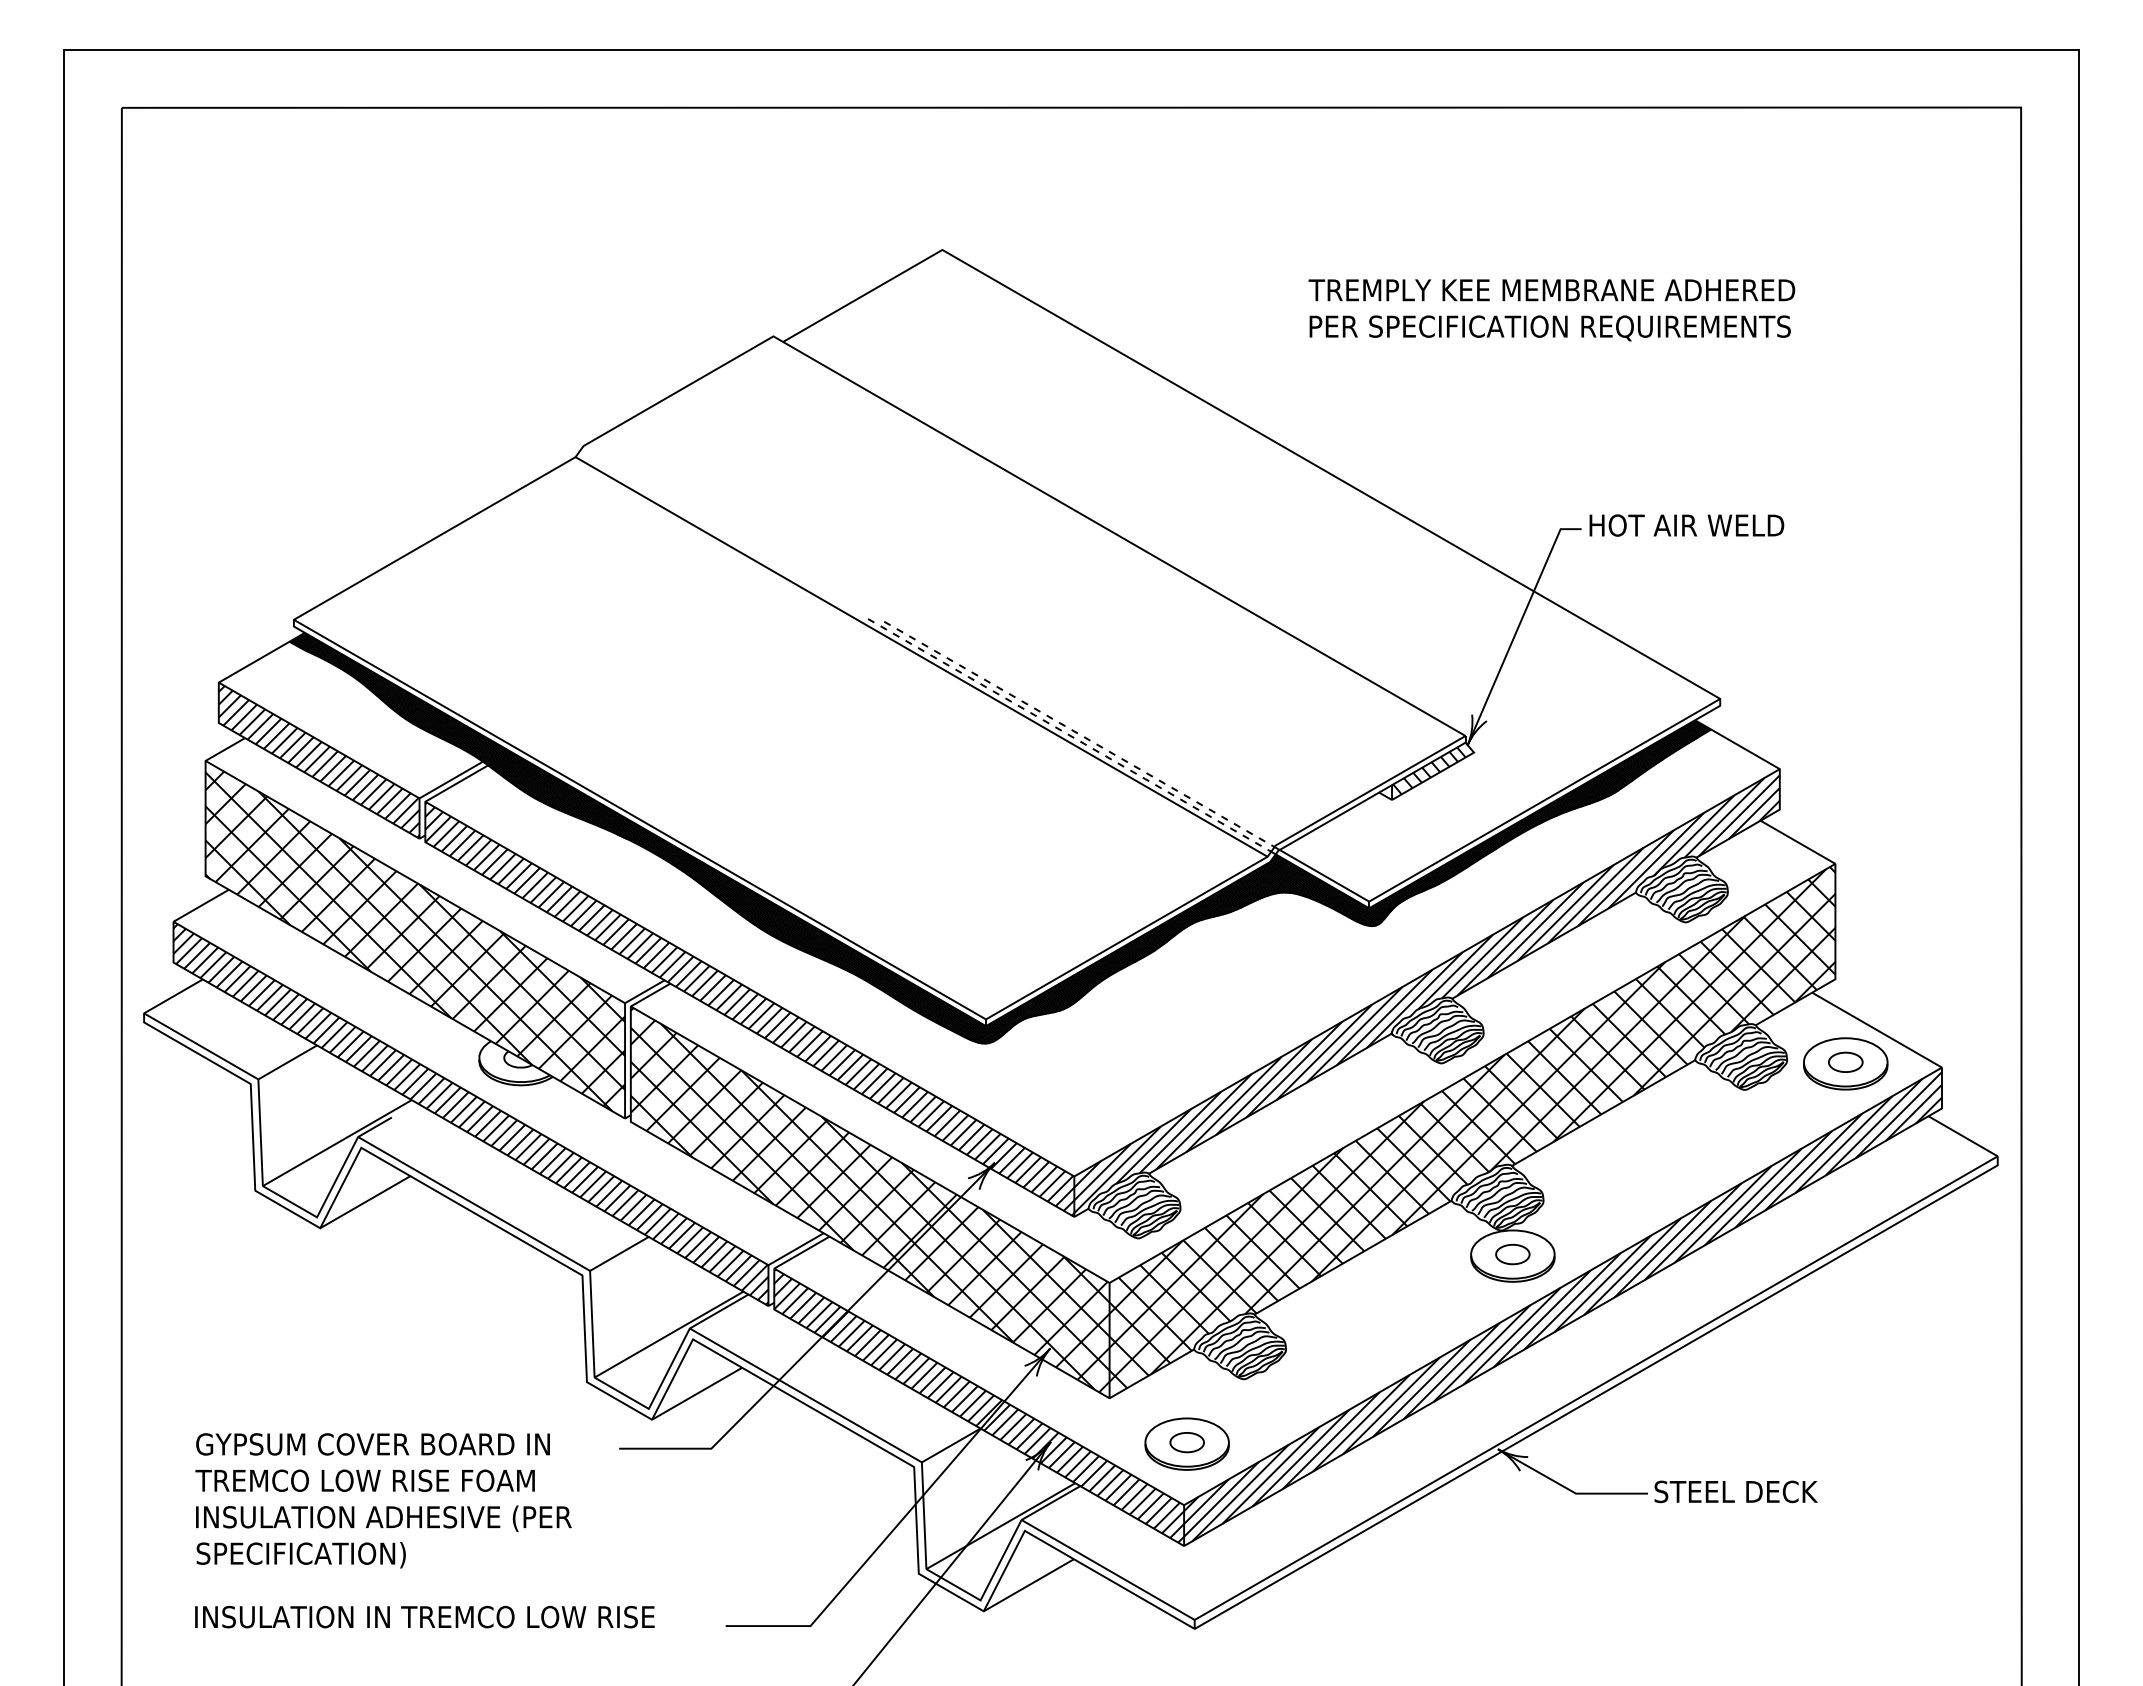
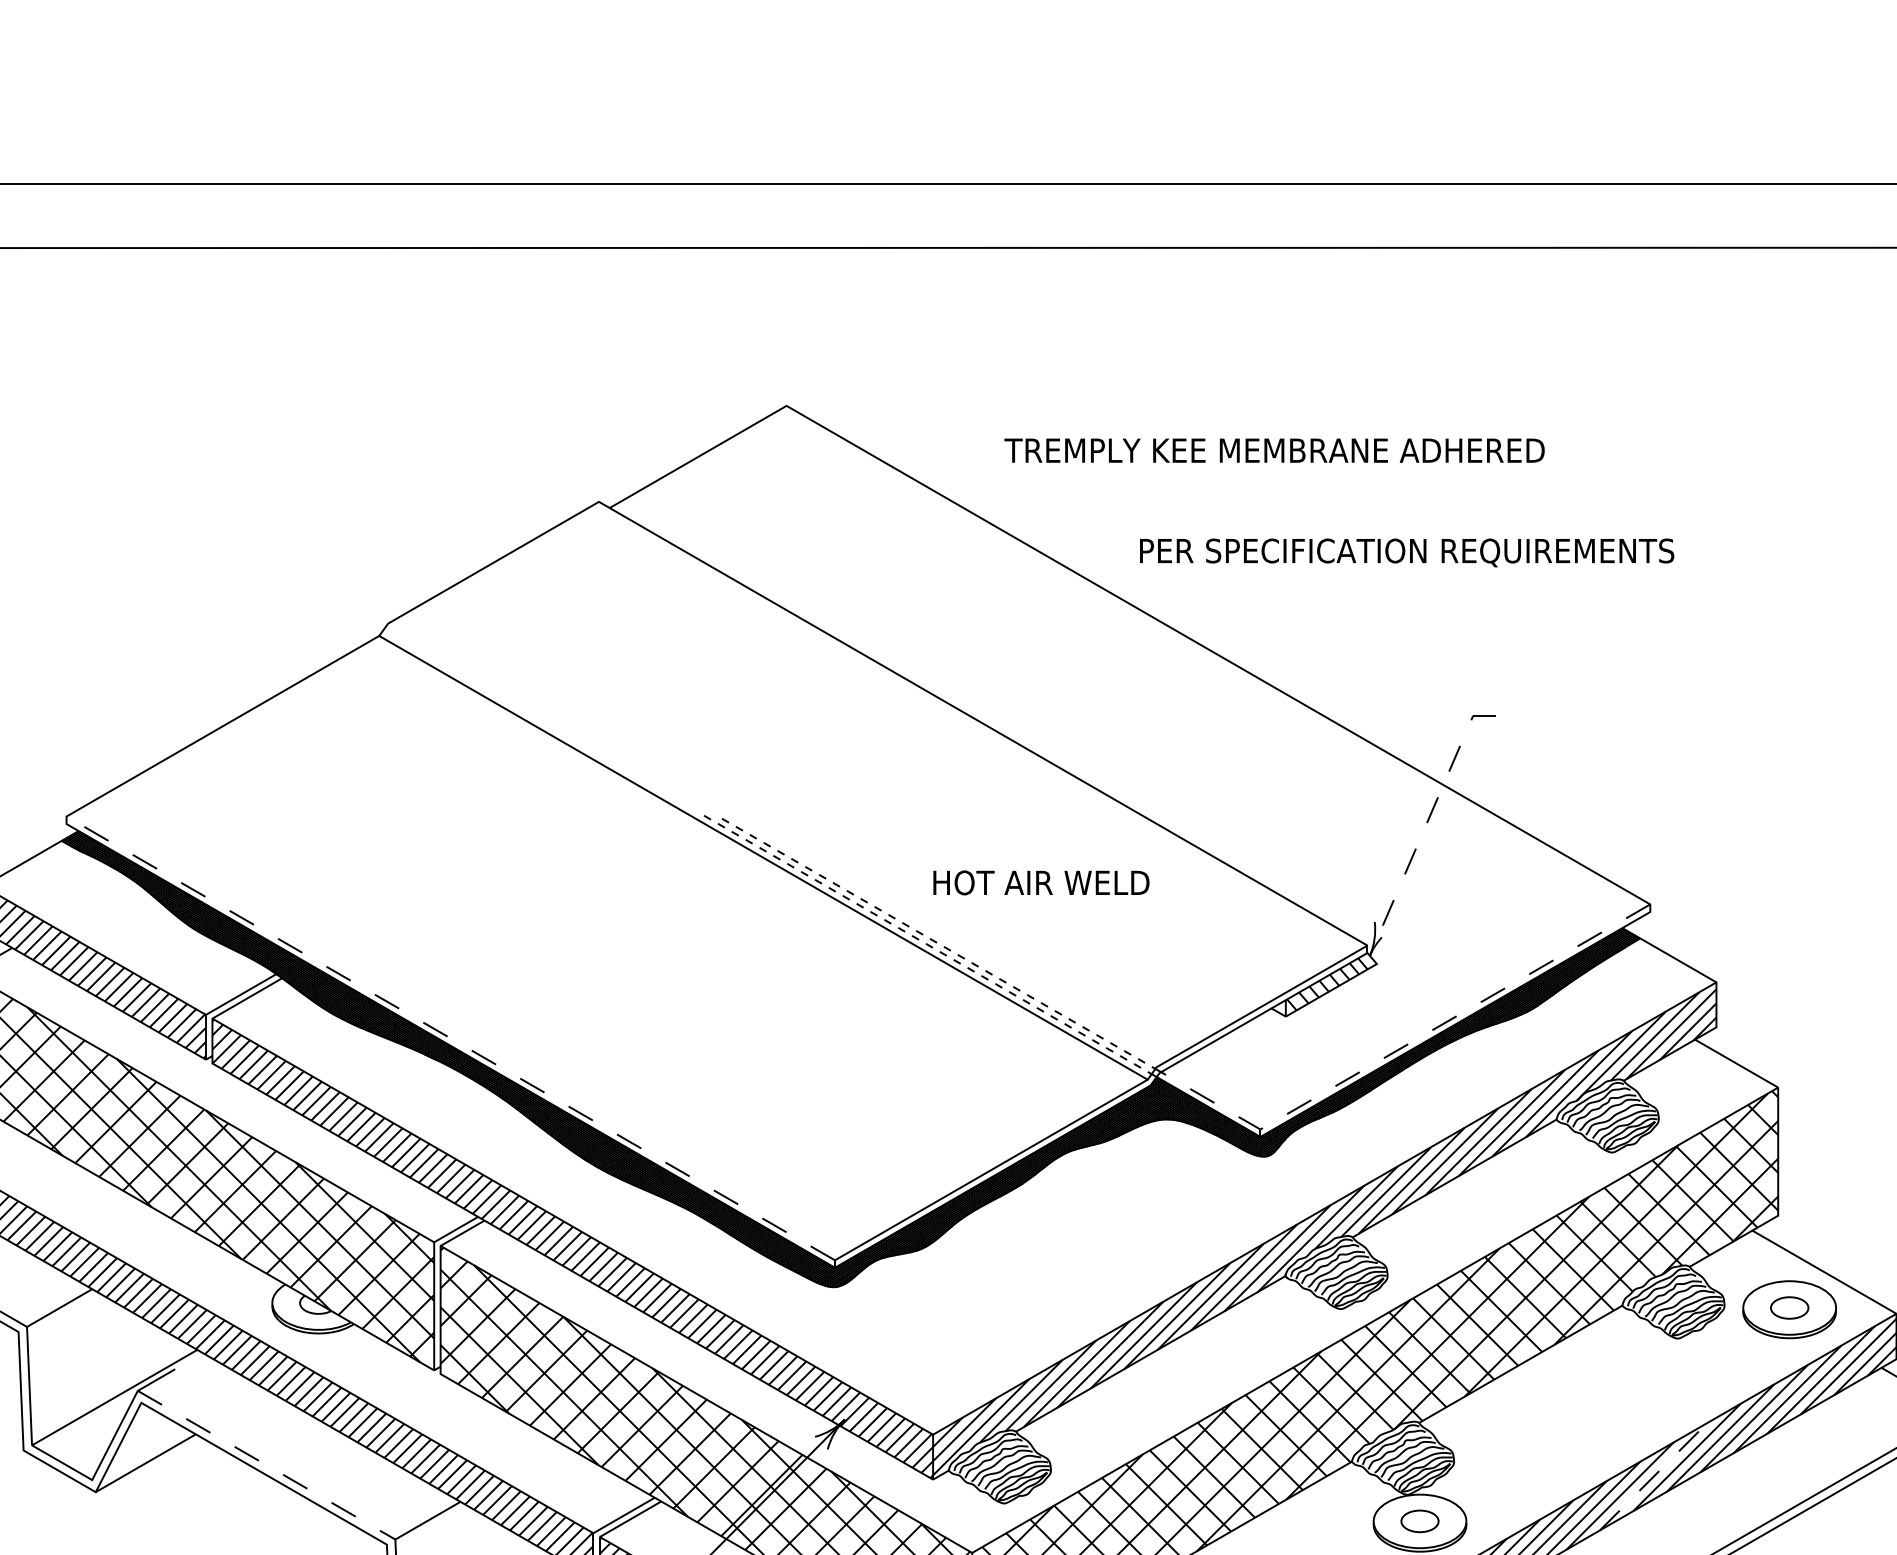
text: (1551, 290) -> (1274, 450), moved
text: (1549, 328) -> (1406, 553), moved
text: (1686, 525) -> (1040, 882), moved
line: (1511, 643) -> (1418, 842), solid -> dashed
line: (639, 819) -> (450, 1038), solid -> dashed
line: (1494, 829) -> (1399, 1049), solid -> dashed
line: (474, 1203) -> (267, 1464), solid -> dashed
line: (1723, 1213) -> (1653, 1475), solid -> dashed

